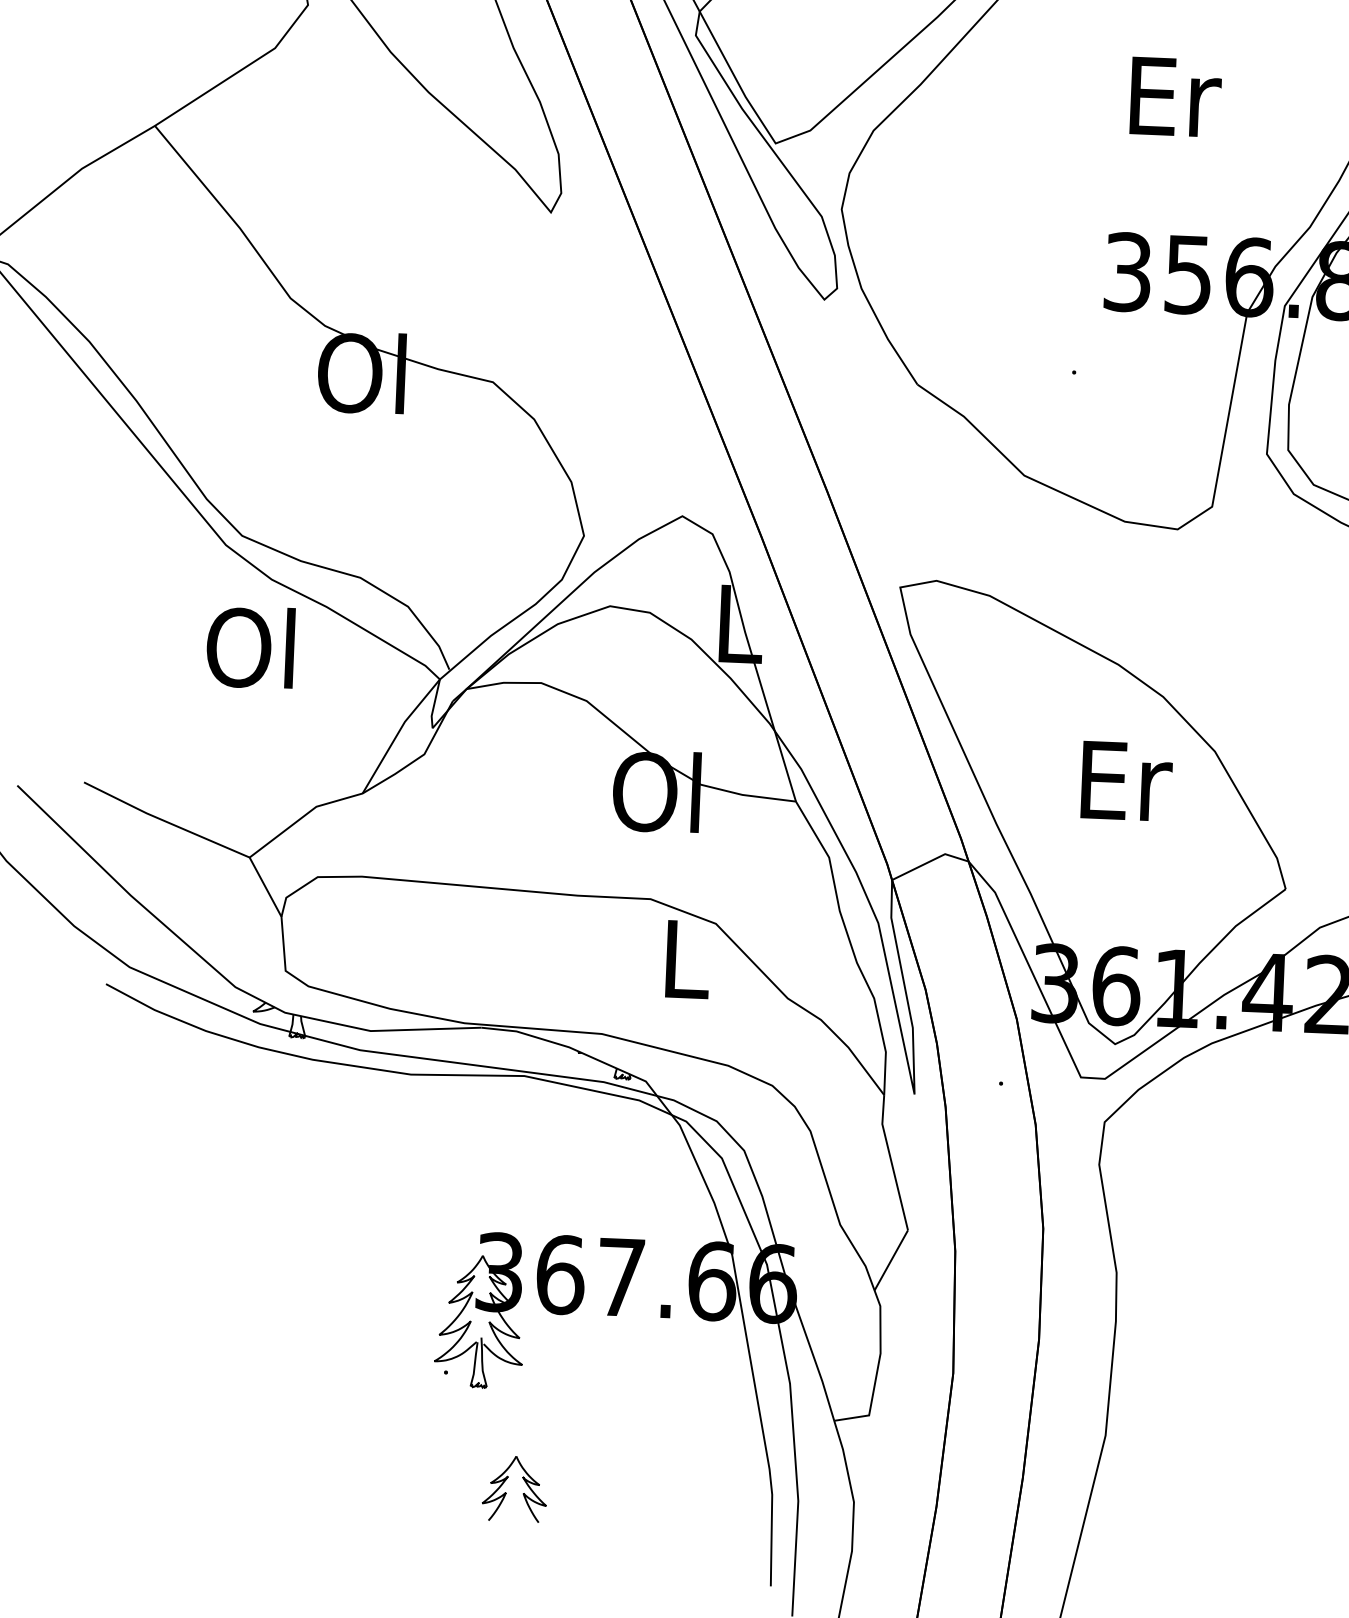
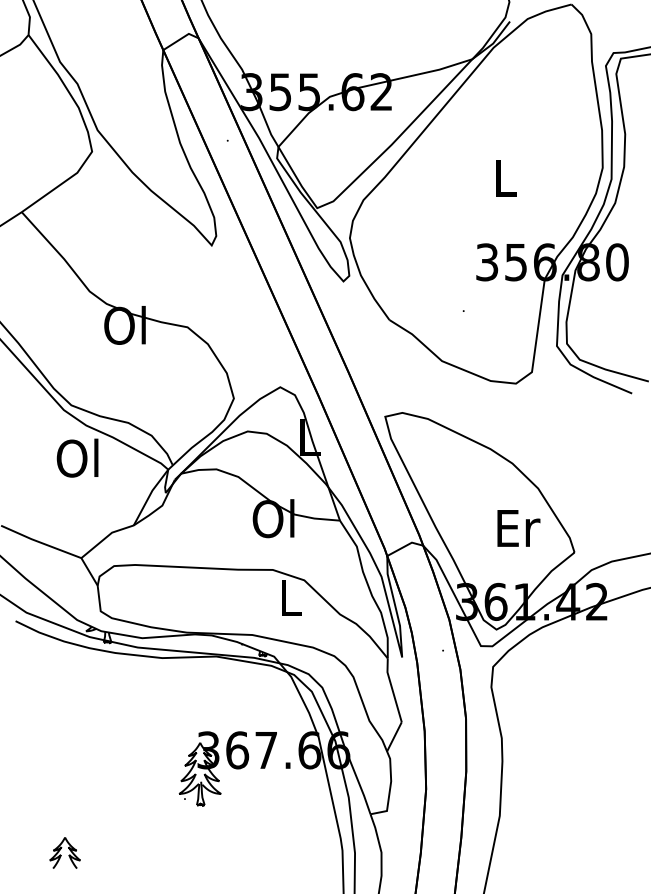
text: (1175, 95) -> (506, 177), Er -> L
text: (1126, 781) -> (518, 528), moved
part: (513, 1487) -> (64, 852), moved

